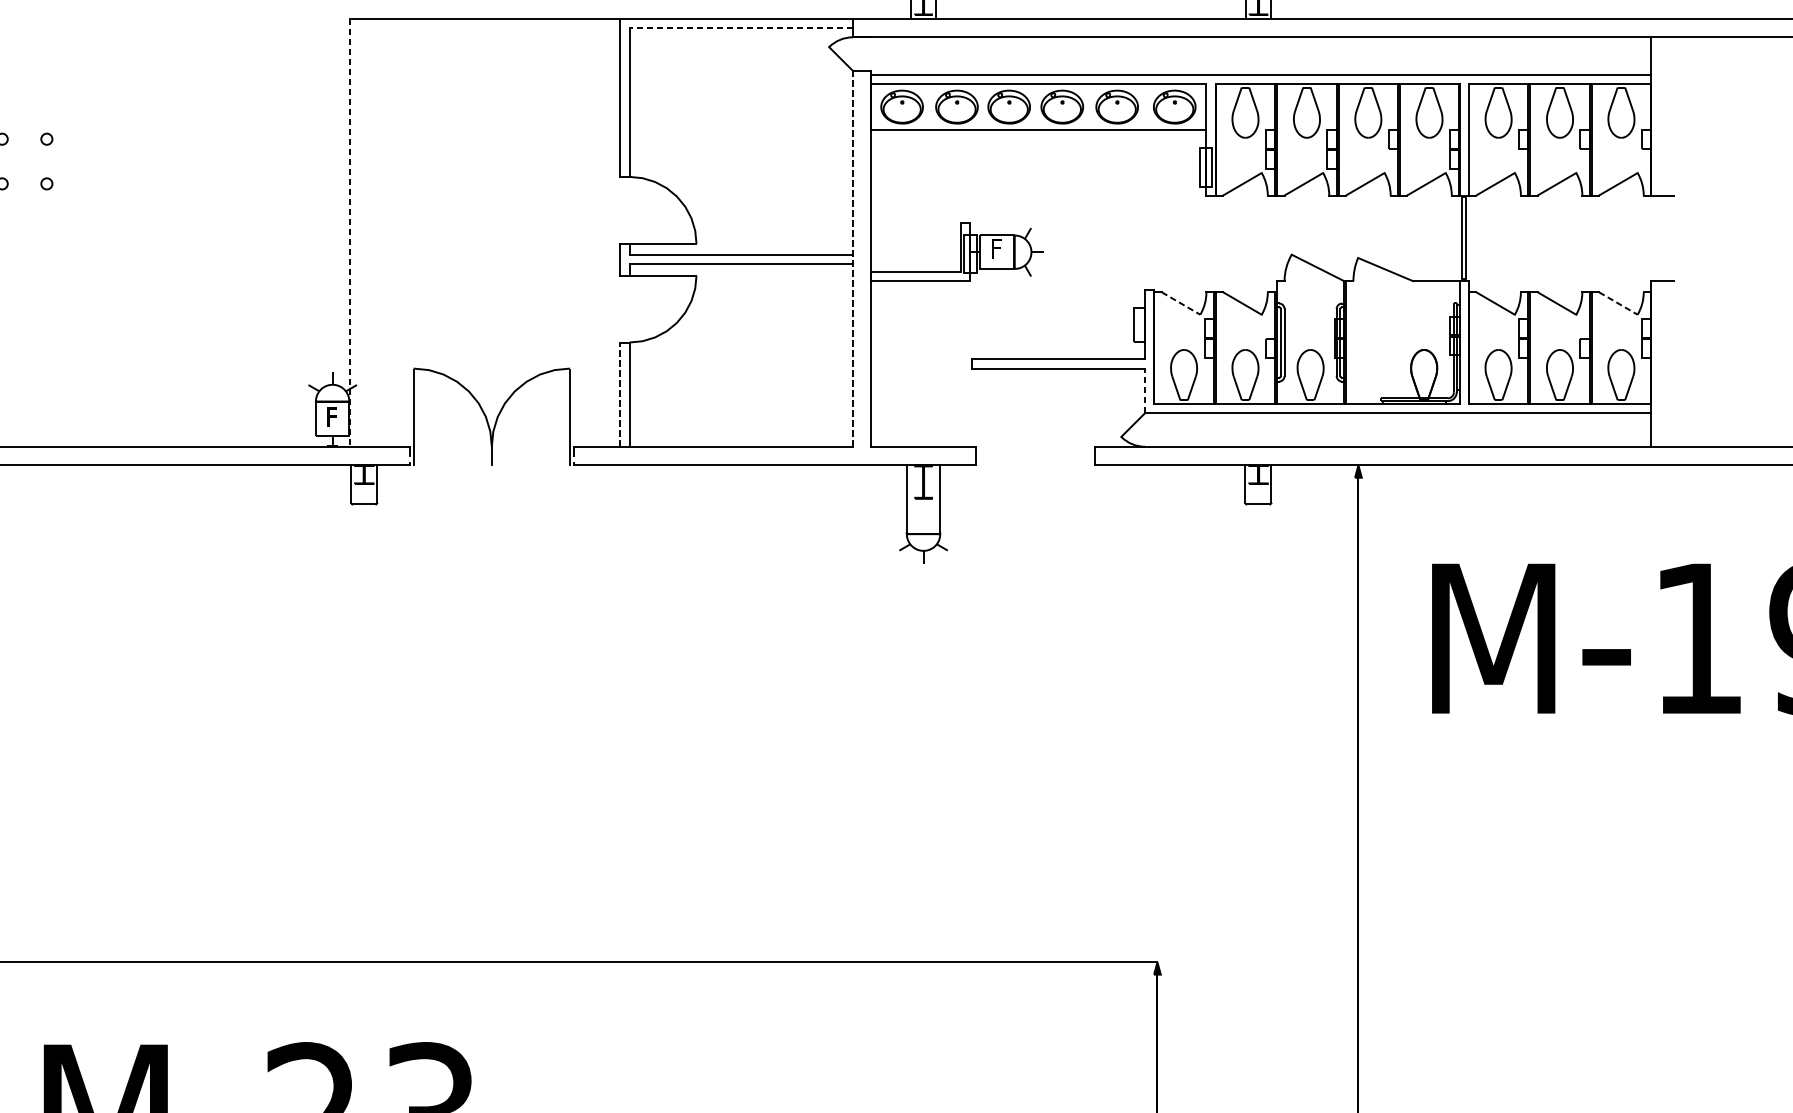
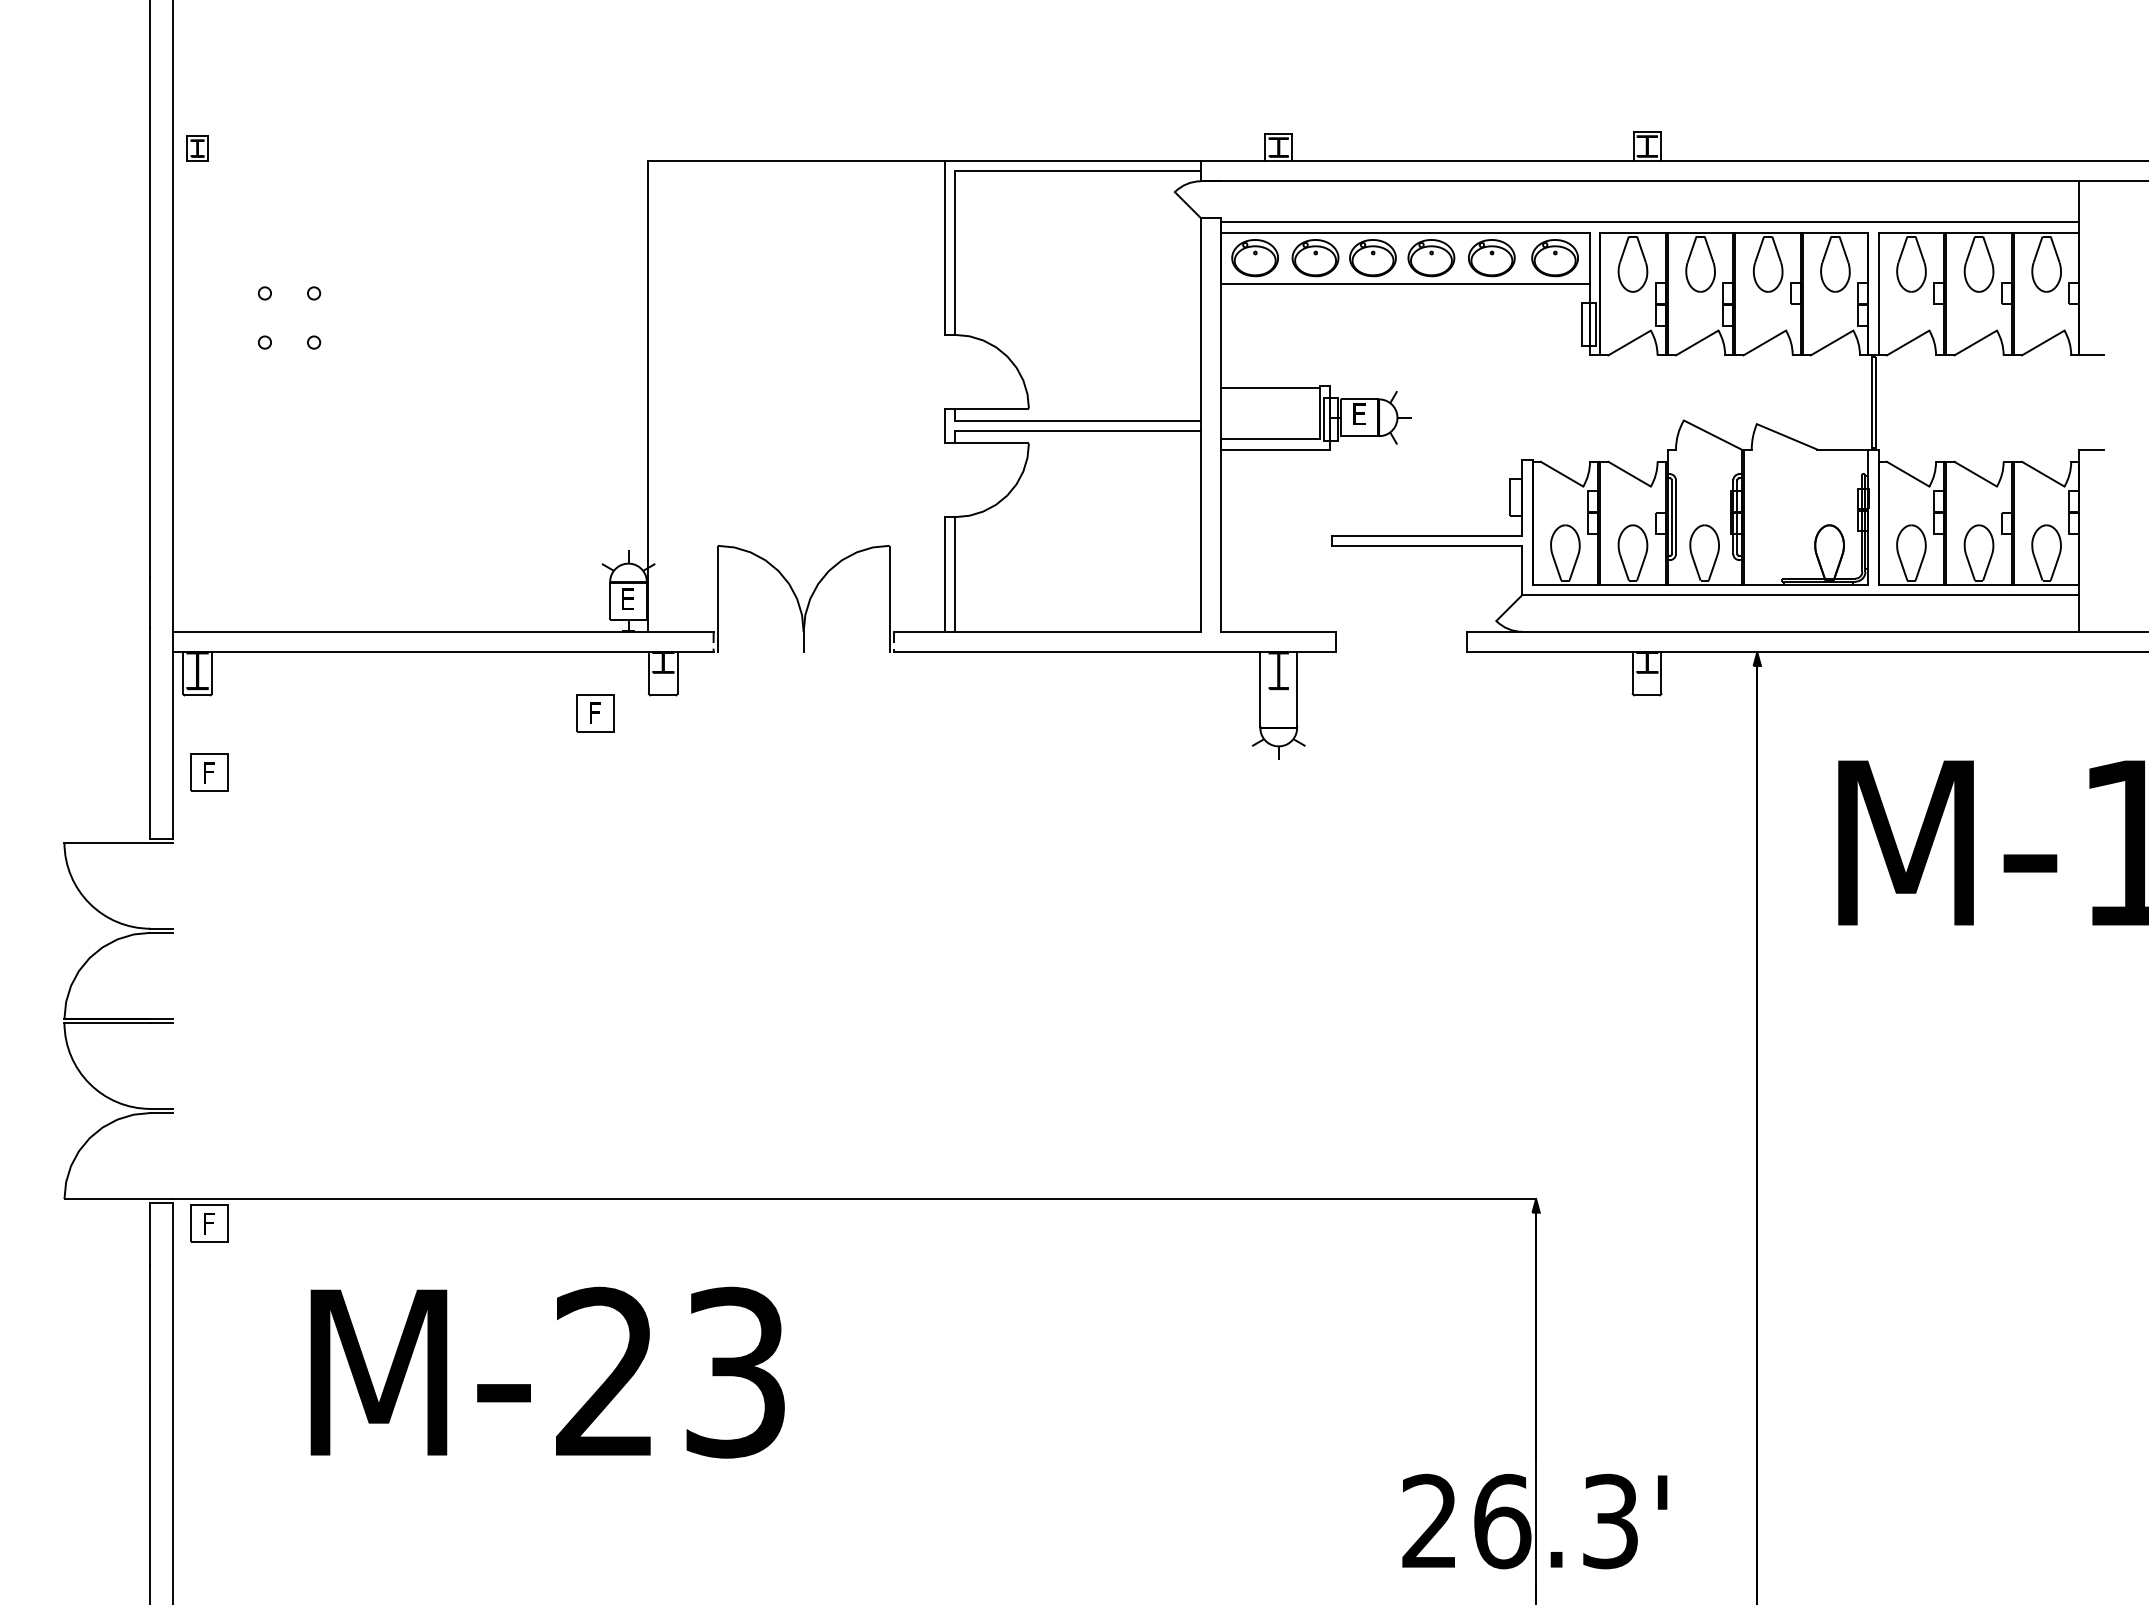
line: (741, 28) -> (1078, 171), dashed -> solid
line: (916, 225) -> (1270, 388), added
line: (350, 232) -> (648, 396), dashed -> solid
text: (996, 248) -> (1359, 413), F -> E
line: (852, 258) -> (1200, 424), dashed -> solid
line: (1181, 303) -> (1562, 474), dashed -> solid
line: (1618, 303) -> (2043, 474), dashed -> solid
line: (1145, 391) -> (1522, 570), dashed -> solid
line: (620, 393) -> (945, 573), dashed -> solid
text: (332, 418) -> (628, 600), F -> E
part: (302, 520) -> (595, 713), added

